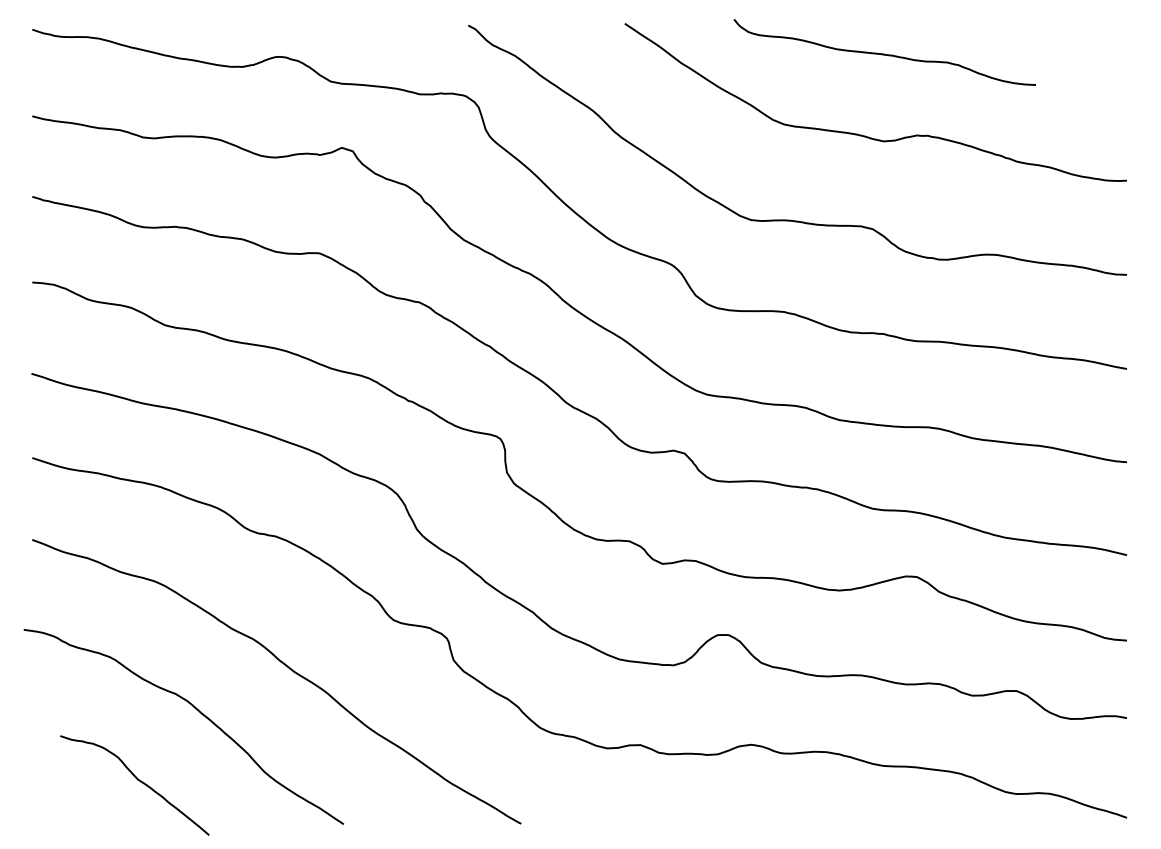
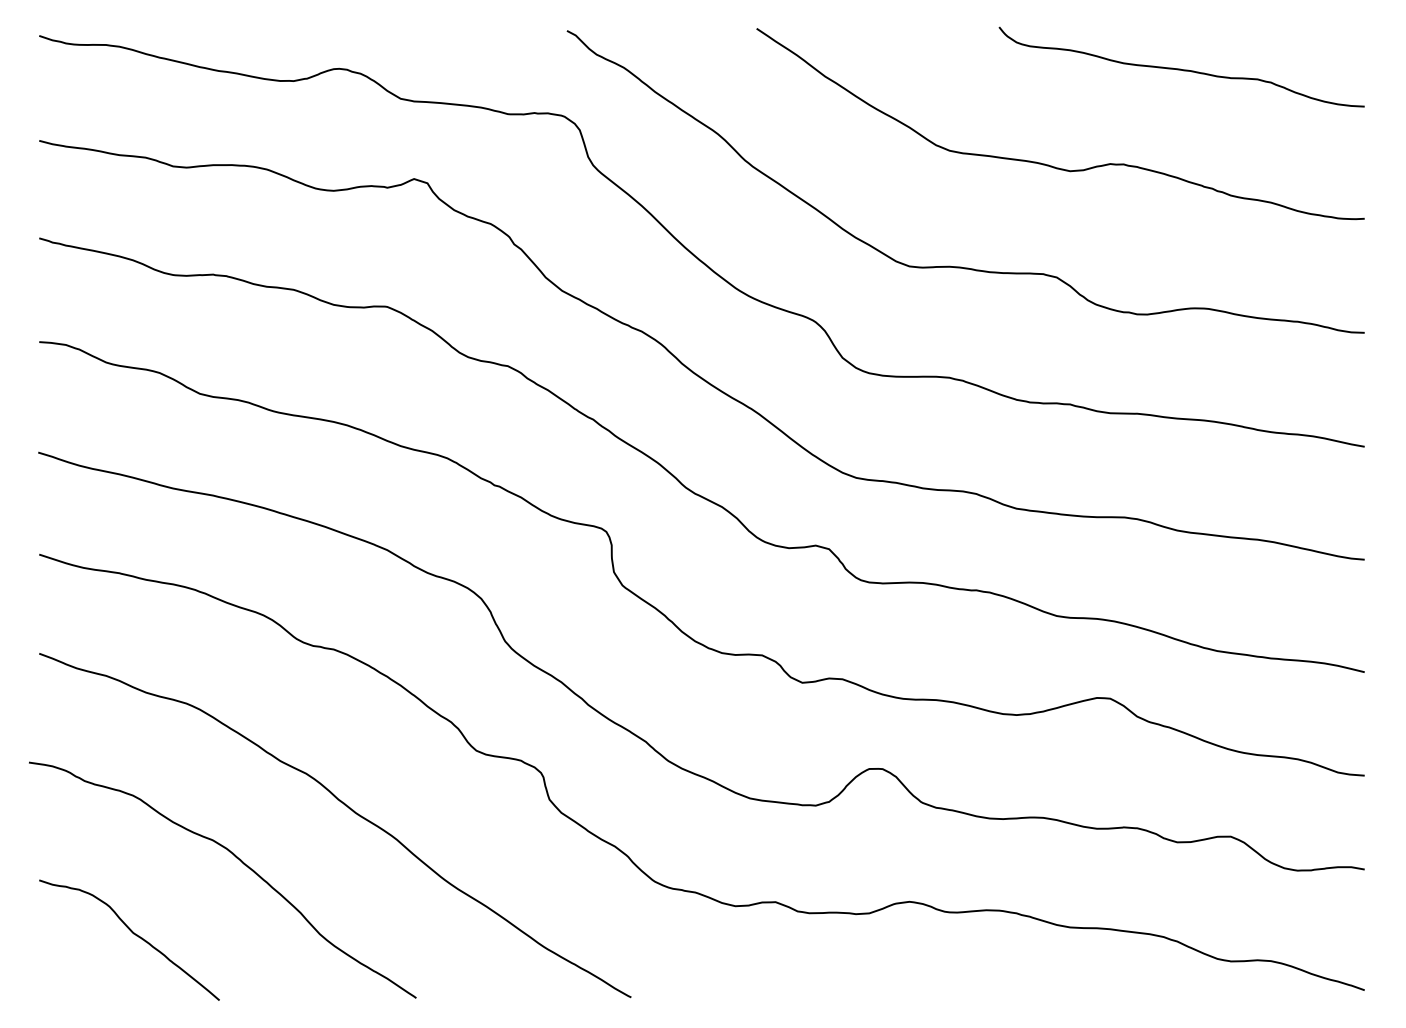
curve: (884, 53) -> (1181, 68), moved
curve: (137, 780) -> (132, 934), moved

